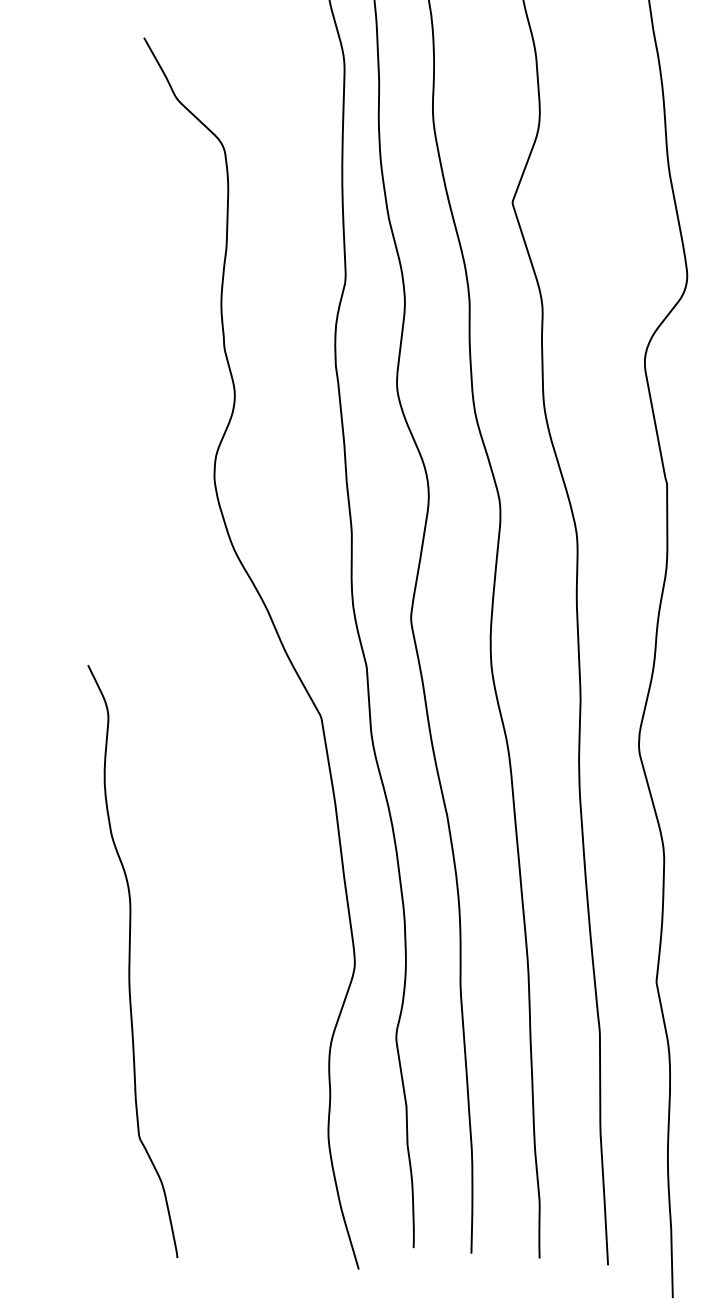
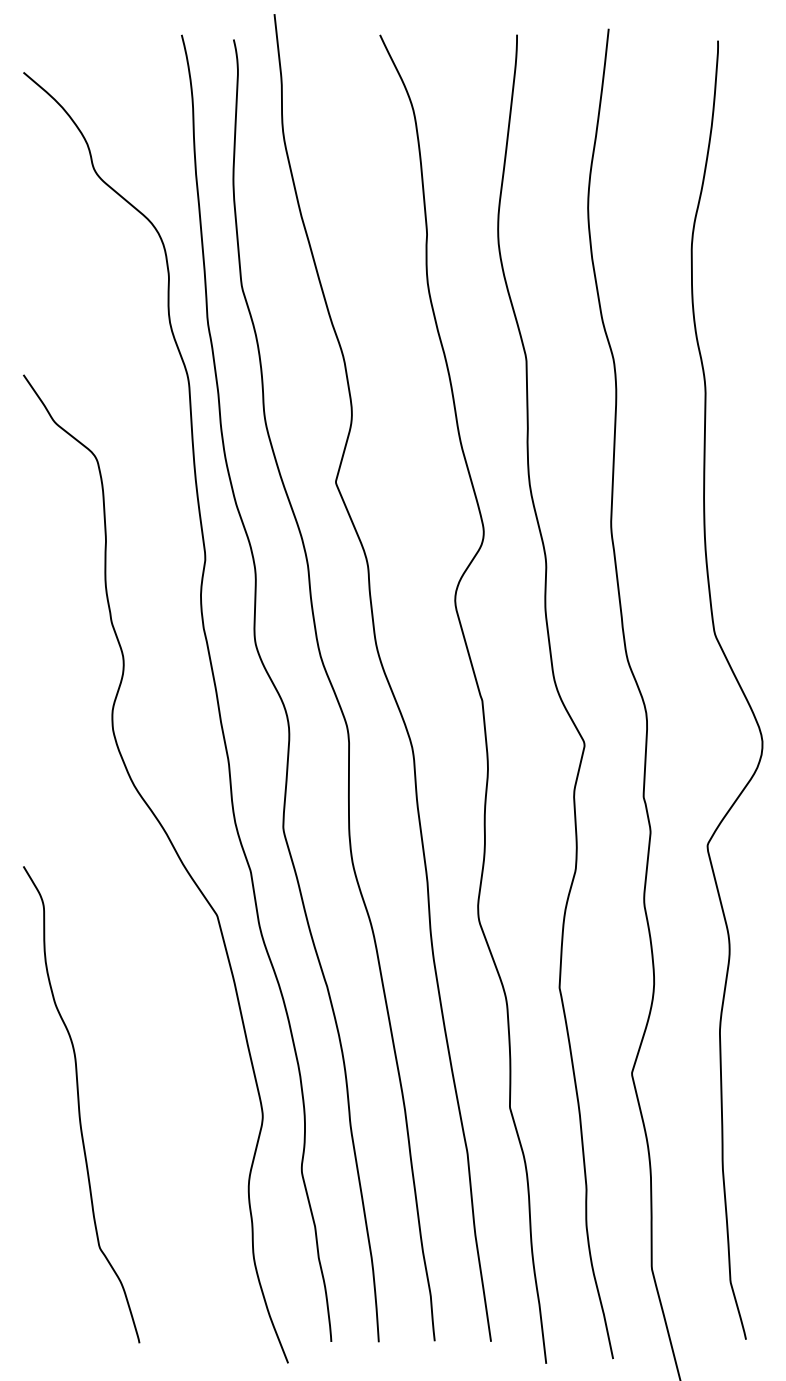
curve: (130, 960) -> (79, 1104), moved

